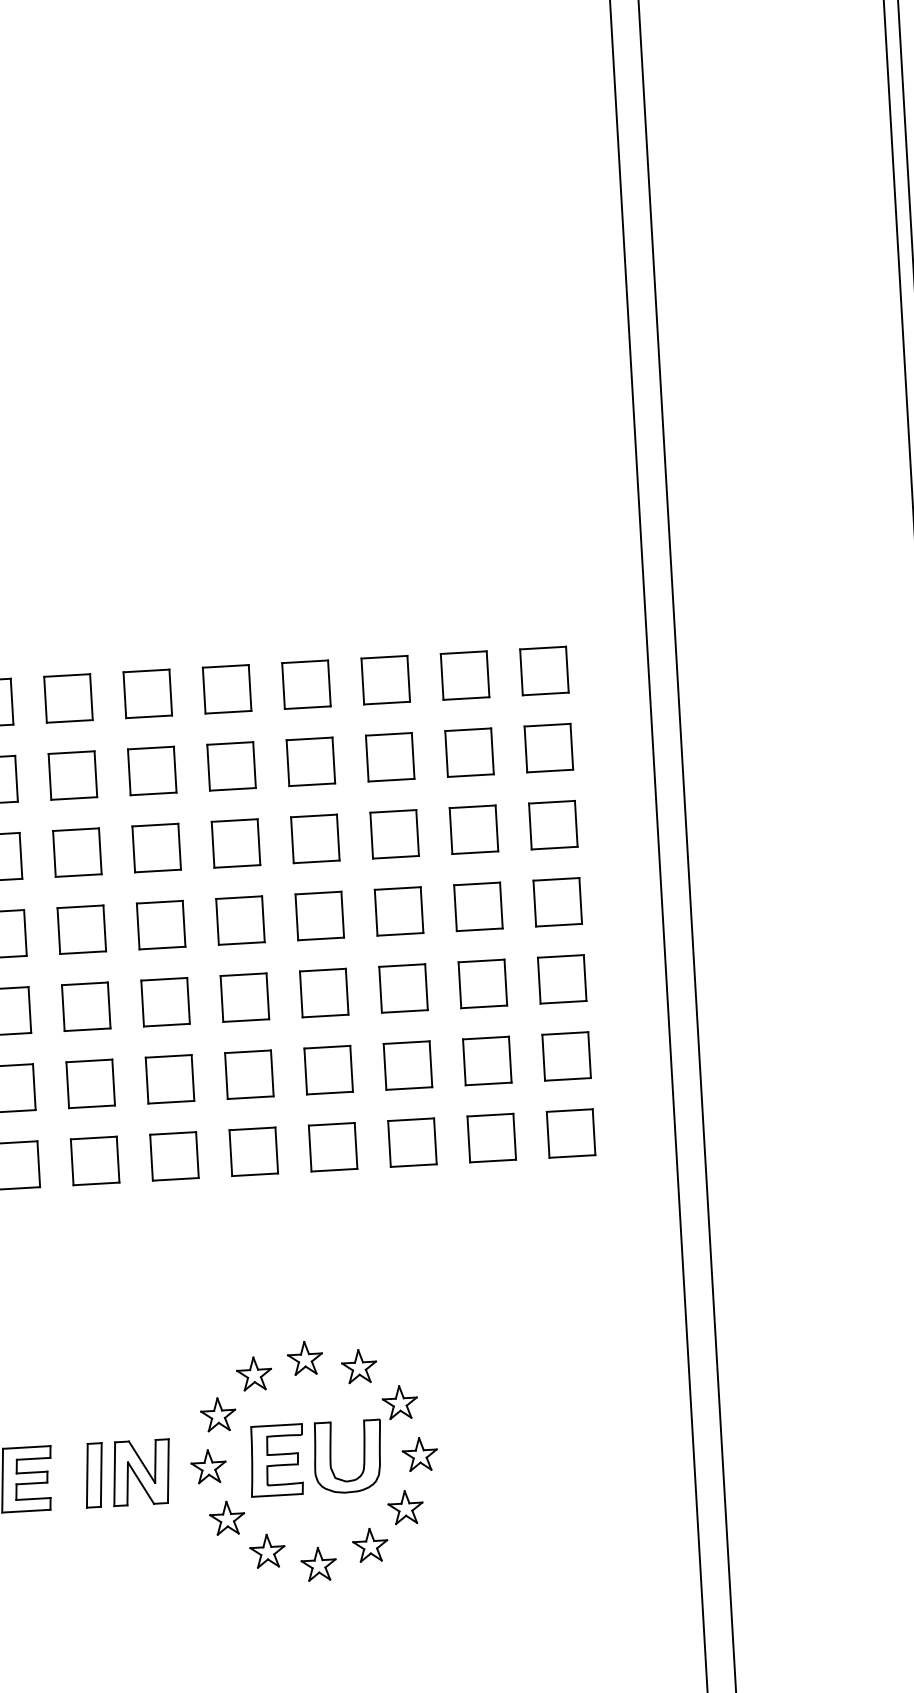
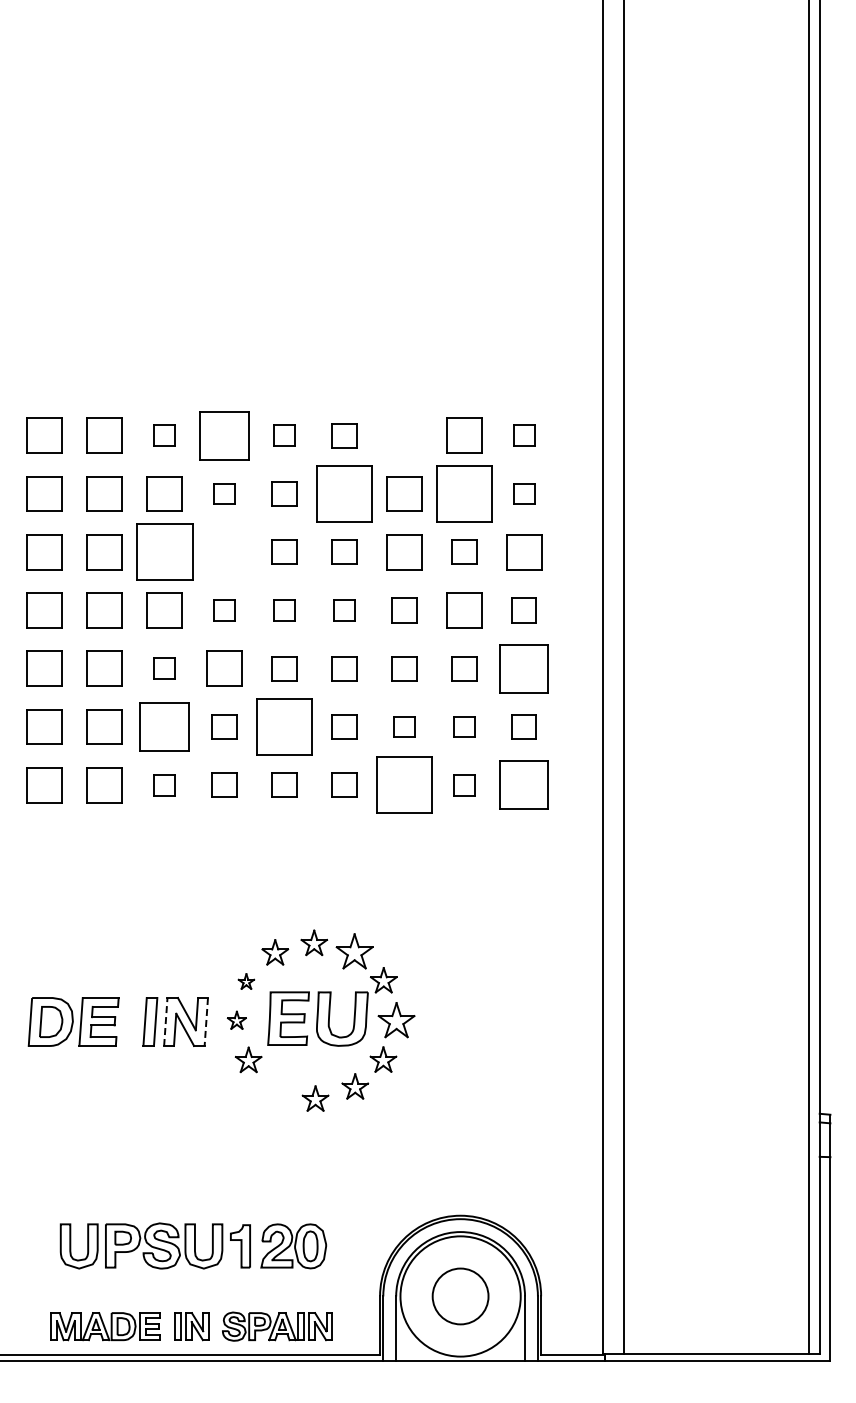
part: (544, 670) -> (524, 435), size x0.6
part: (385, 679) -> (404, 435), removed
part: (306, 684) -> (344, 435), size x0.7
part: (227, 688) -> (284, 435), size x0.6
part: (147, 693) -> (224, 435), size x1.4
part: (68, 698) -> (164, 435), size x0.6
part: (549, 747) -> (524, 493), size x0.6
part: (469, 751) -> (464, 493), size x1.6
part: (310, 761) -> (344, 493), size x1.6
part: (231, 765) -> (284, 493), size x0.7
part: (152, 770) -> (224, 493), size x0.6
part: (474, 830) -> (464, 552), size x0.7
part: (315, 839) -> (344, 552), size x0.7
part: (236, 843) -> (284, 552), size x0.7
part: (156, 848) -> (224, 552), removed
part: (77, 852) -> (164, 552), size x1.6
part: (558, 902) -> (524, 610), size x0.7
part: (399, 911) -> (404, 610), size x0.7
part: (319, 915) -> (344, 610), size x0.6
part: (240, 920) -> (284, 610), size x0.6
part: (161, 925) -> (224, 610), size x0.6
part: (562, 978) -> (524, 668), size x1.4
part: (483, 983) -> (464, 668), size x0.7
part: (403, 988) -> (404, 668), size x0.7
part: (324, 992) -> (344, 668), size x0.7
part: (244, 997) -> (284, 668), size x0.7
part: (86, 1006) -> (164, 668), size x0.6
part: (566, 1055) -> (524, 726), size x0.7
part: (487, 1060) -> (464, 726), size x0.6
part: (408, 1064) -> (404, 726), size x0.6
part: (328, 1069) -> (344, 726), size x0.7
part: (249, 1074) -> (284, 726), size x1.6
part: (169, 1078) -> (224, 726), size x0.7
part: (90, 1083) -> (164, 726), size x1.4
part: (571, 1133) -> (524, 785), size x1.4
part: (492, 1138) -> (464, 785), size x0.6
part: (412, 1143) -> (404, 785), size x1.6
part: (333, 1147) -> (344, 785), size x0.7
part: (253, 1152) -> (284, 785), size x0.7
part: (174, 1156) -> (224, 785), size x0.7
part: (94, 1161) -> (164, 785), size x0.6
part: (359, 1366) -> (354, 951), size x1.4
part: (218, 1414) -> (246, 981), size x0.6
part: (419, 1454) -> (396, 1020), size x1.4
part: (208, 1466) -> (236, 1020), size x0.7
line: (168, 1471) -> (206, 1022), solid -> dashed
line: (114, 1473) -> (165, 1021), solid -> dashed
part: (267, 1551) -> (277, 1086), removed

